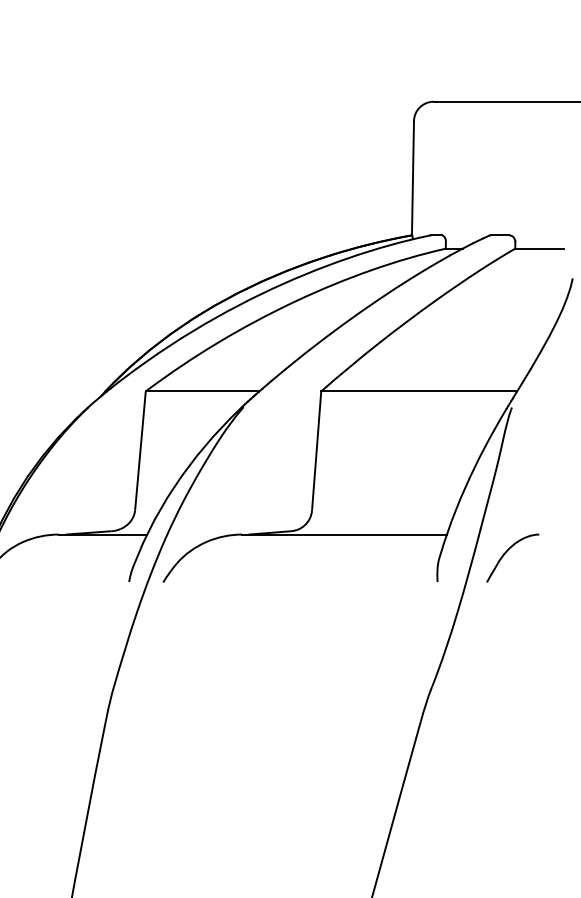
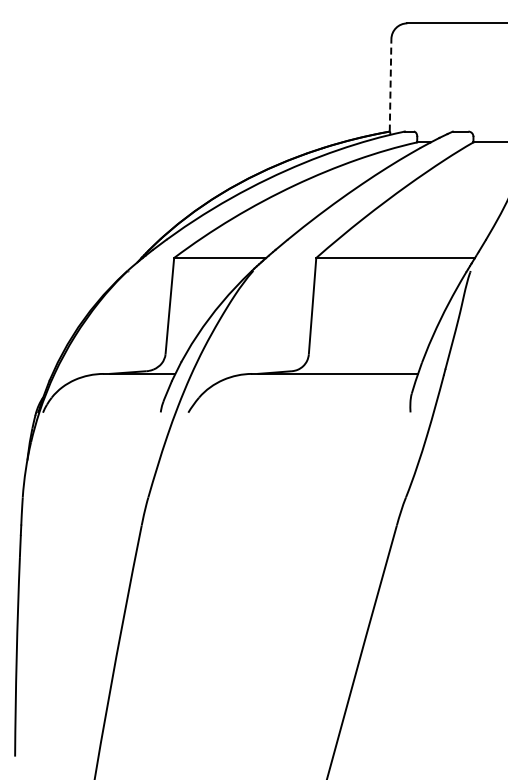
line: (412, 177) -> (390, 84), solid -> dashed
part: (511, 557) -> (470, 392), removed

